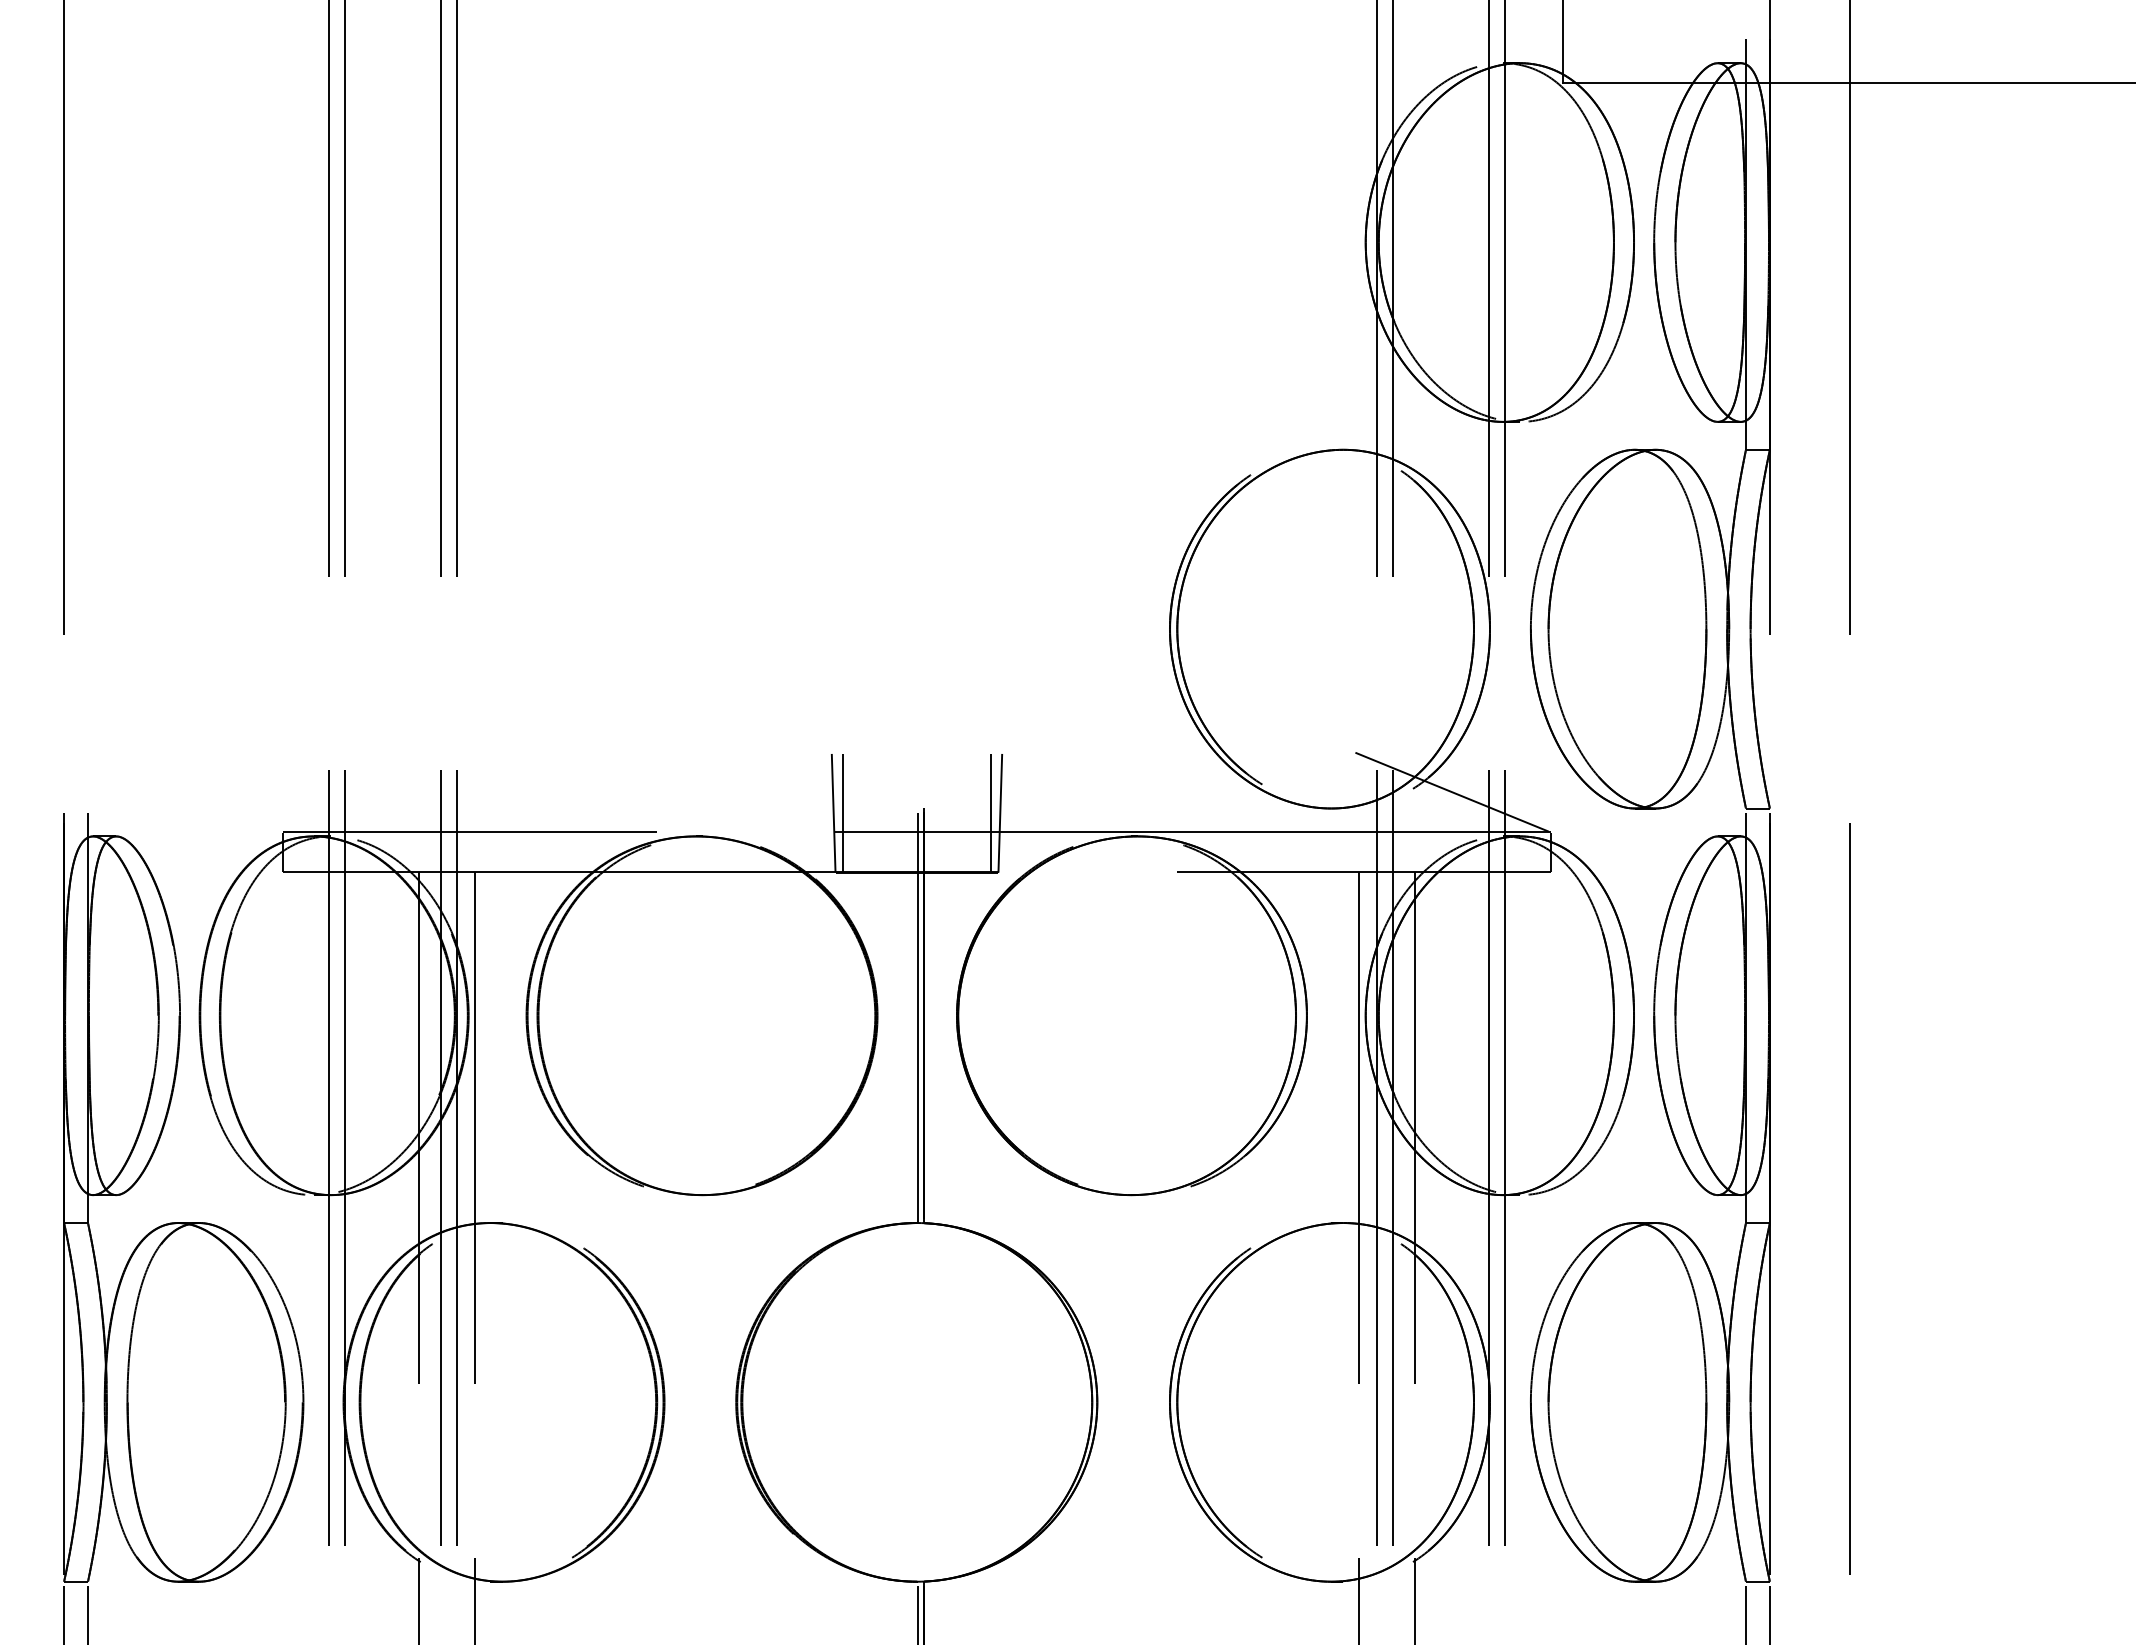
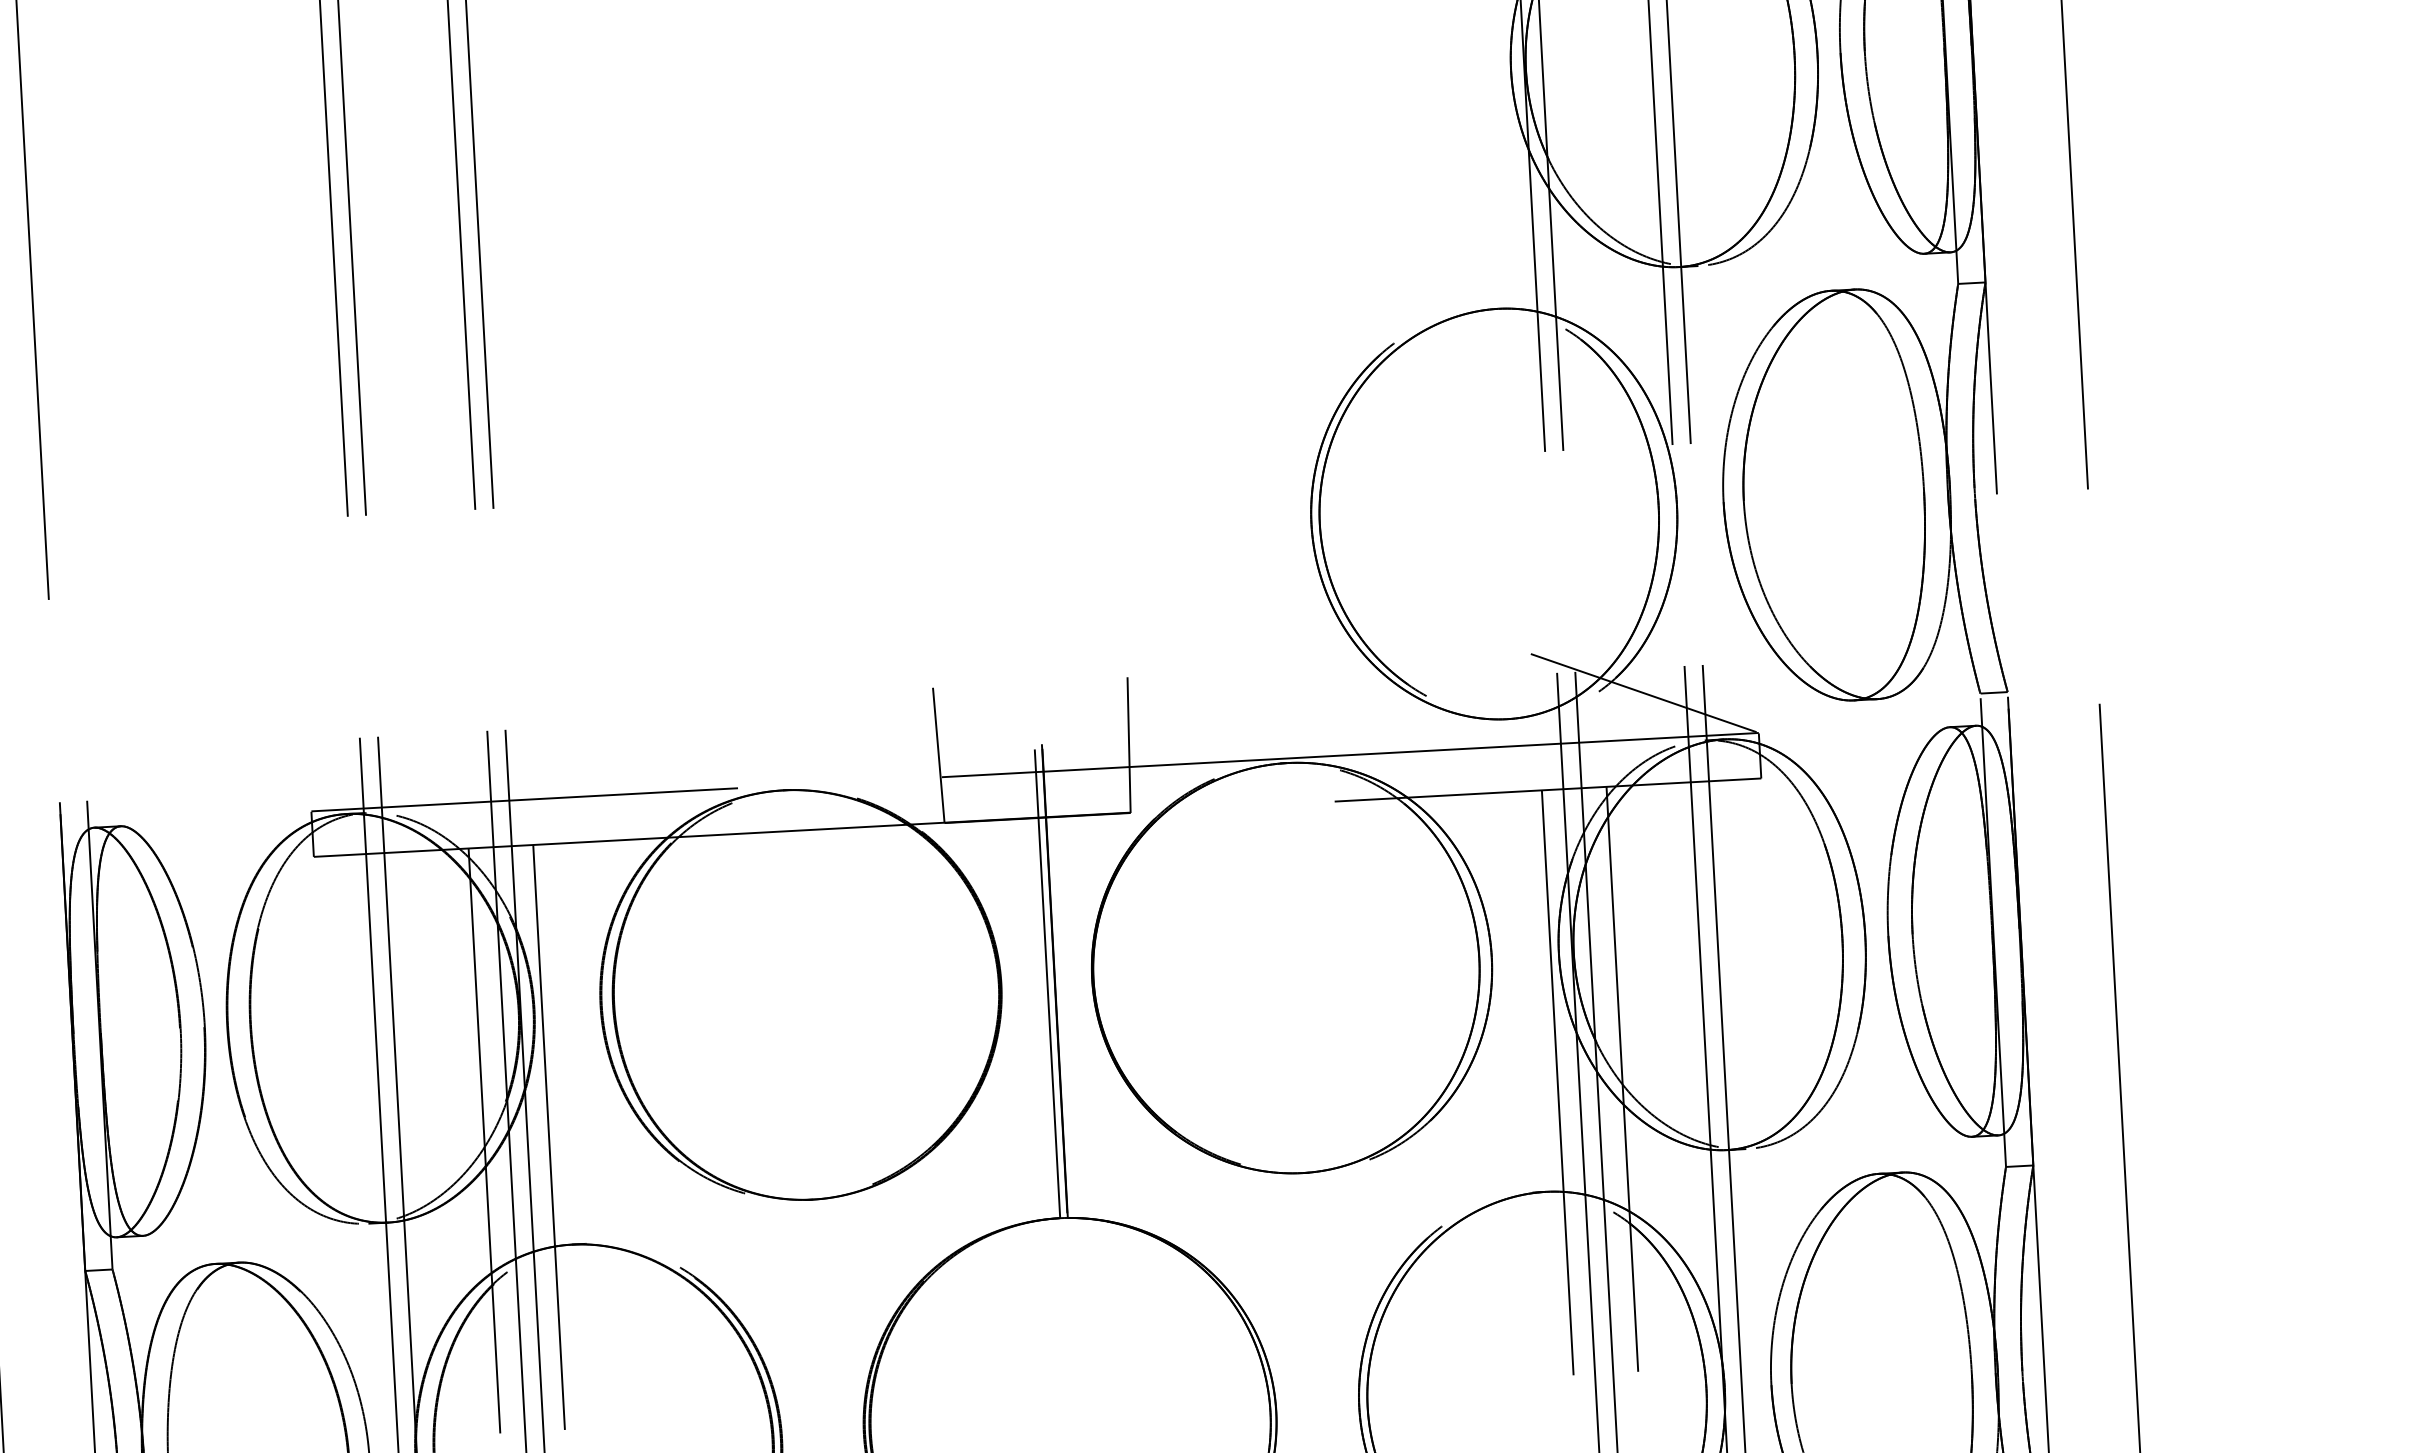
line: (842, 812) -> (948, 754), removed
line: (991, 812) -> (1118, 744), removed

